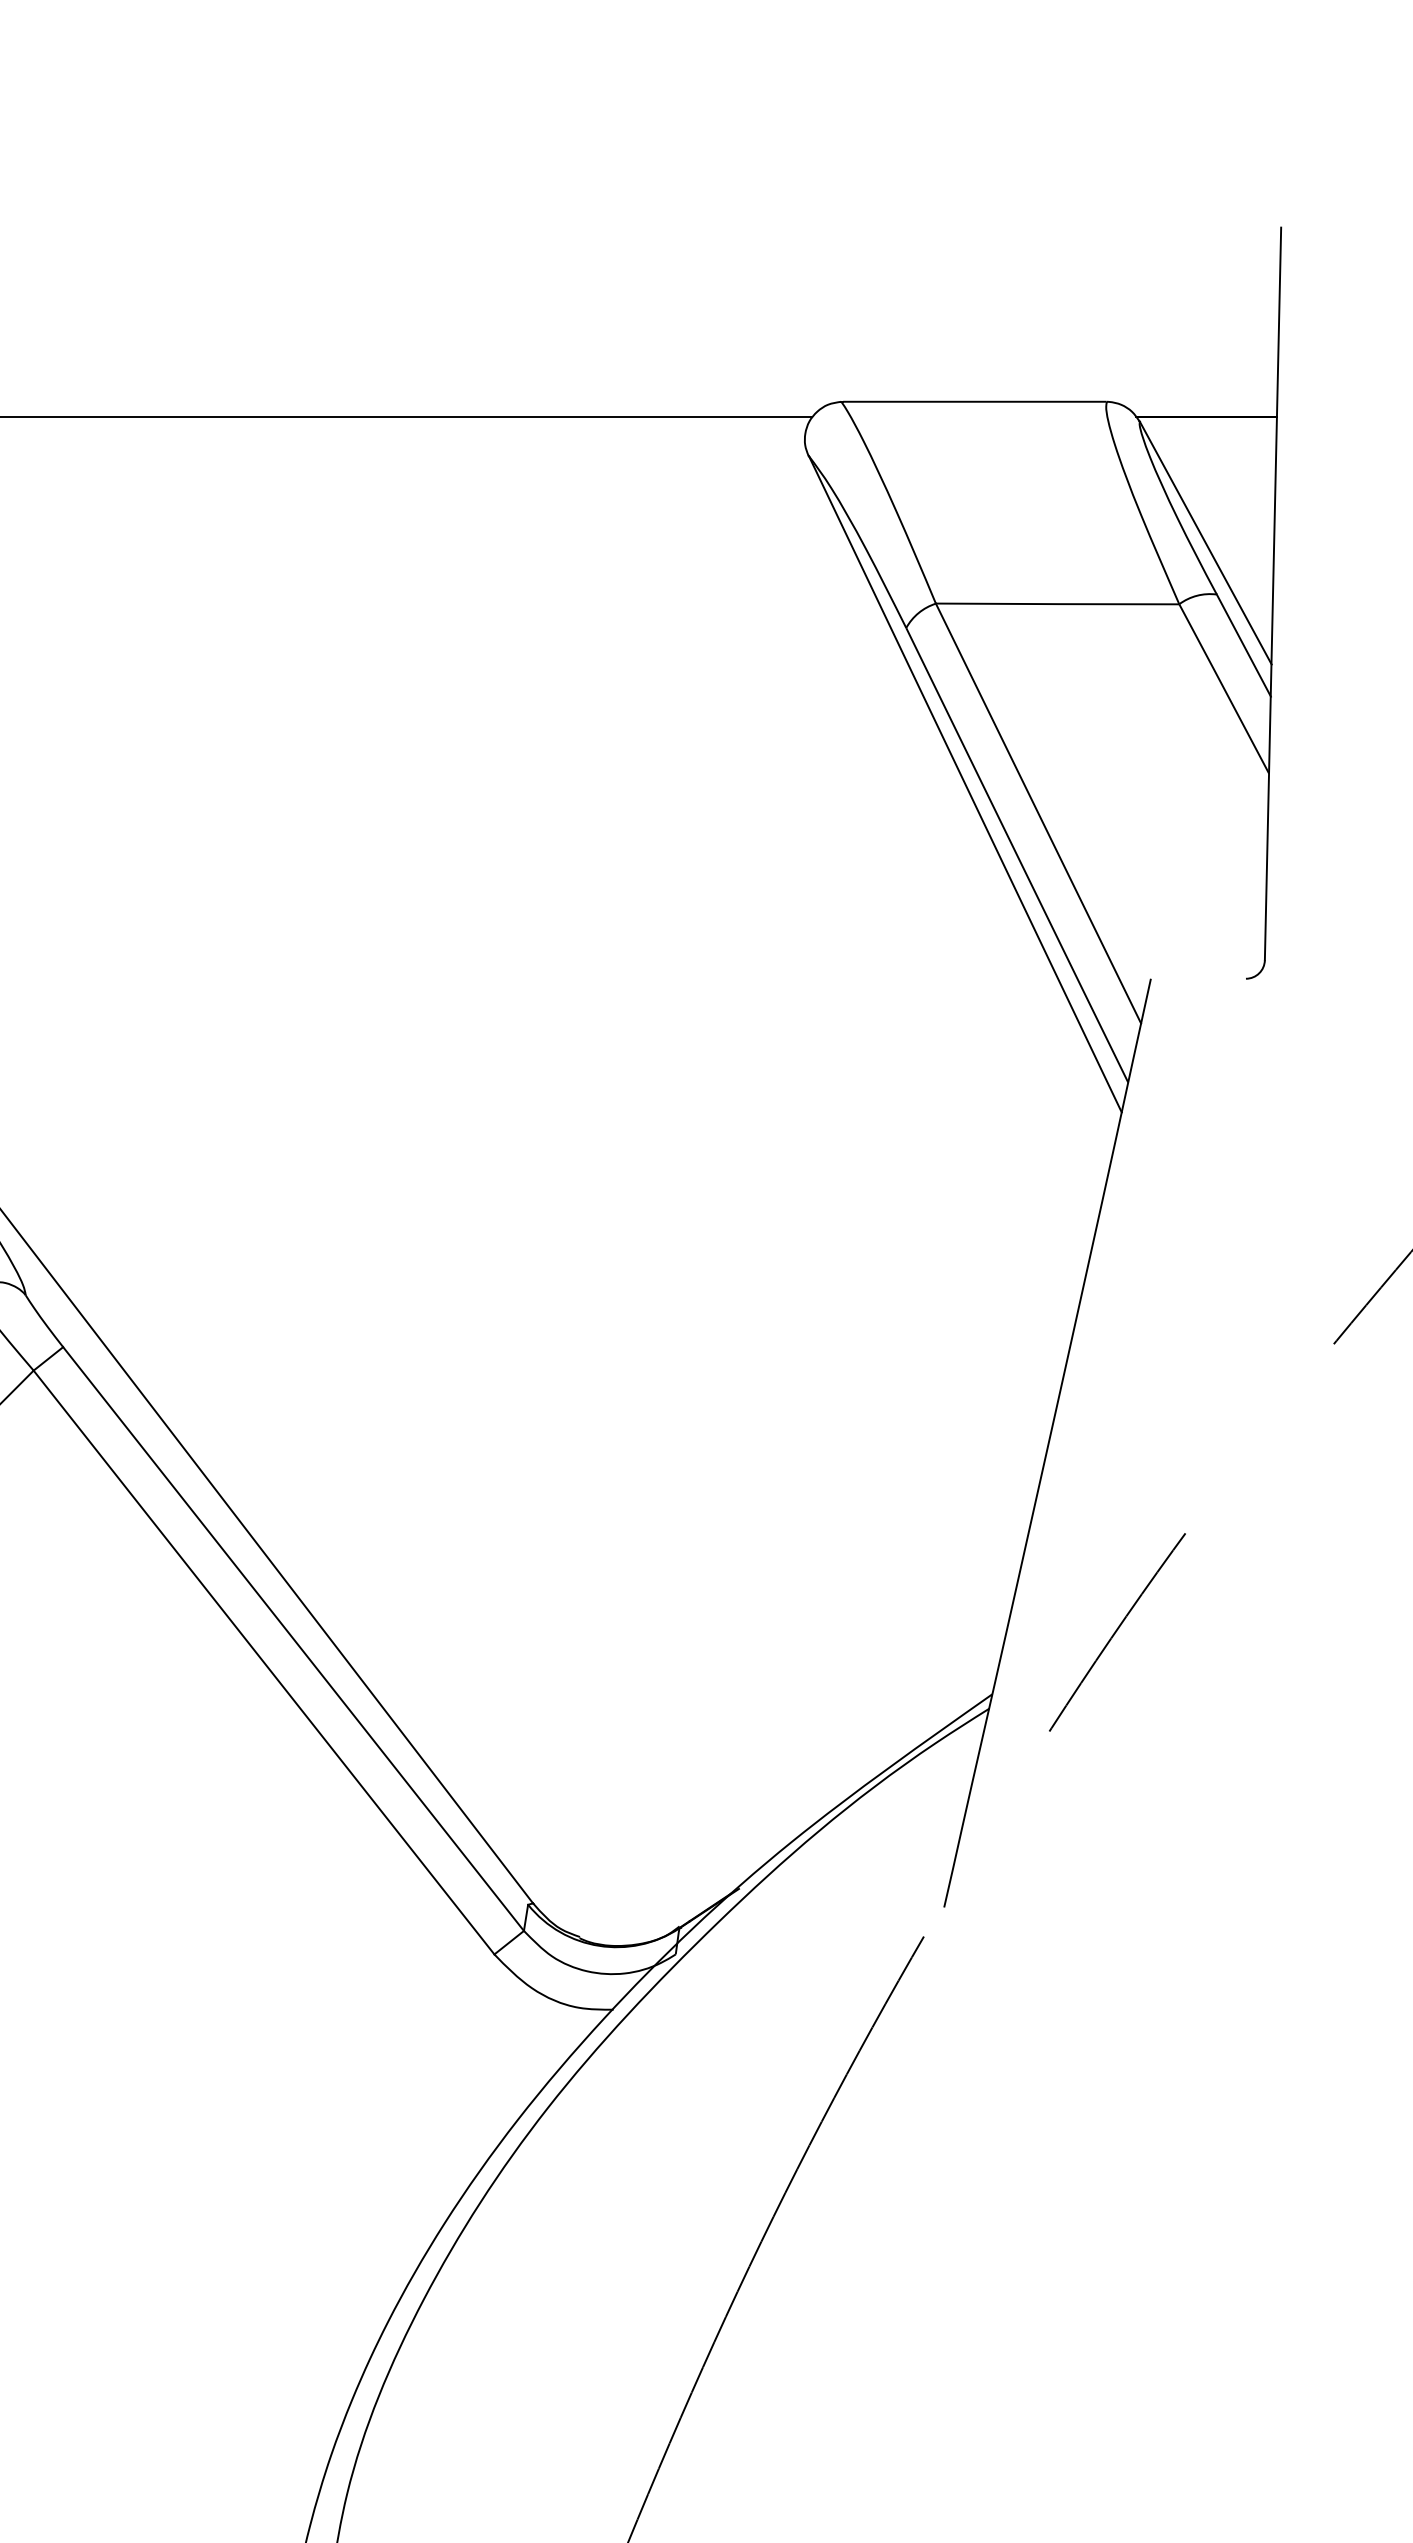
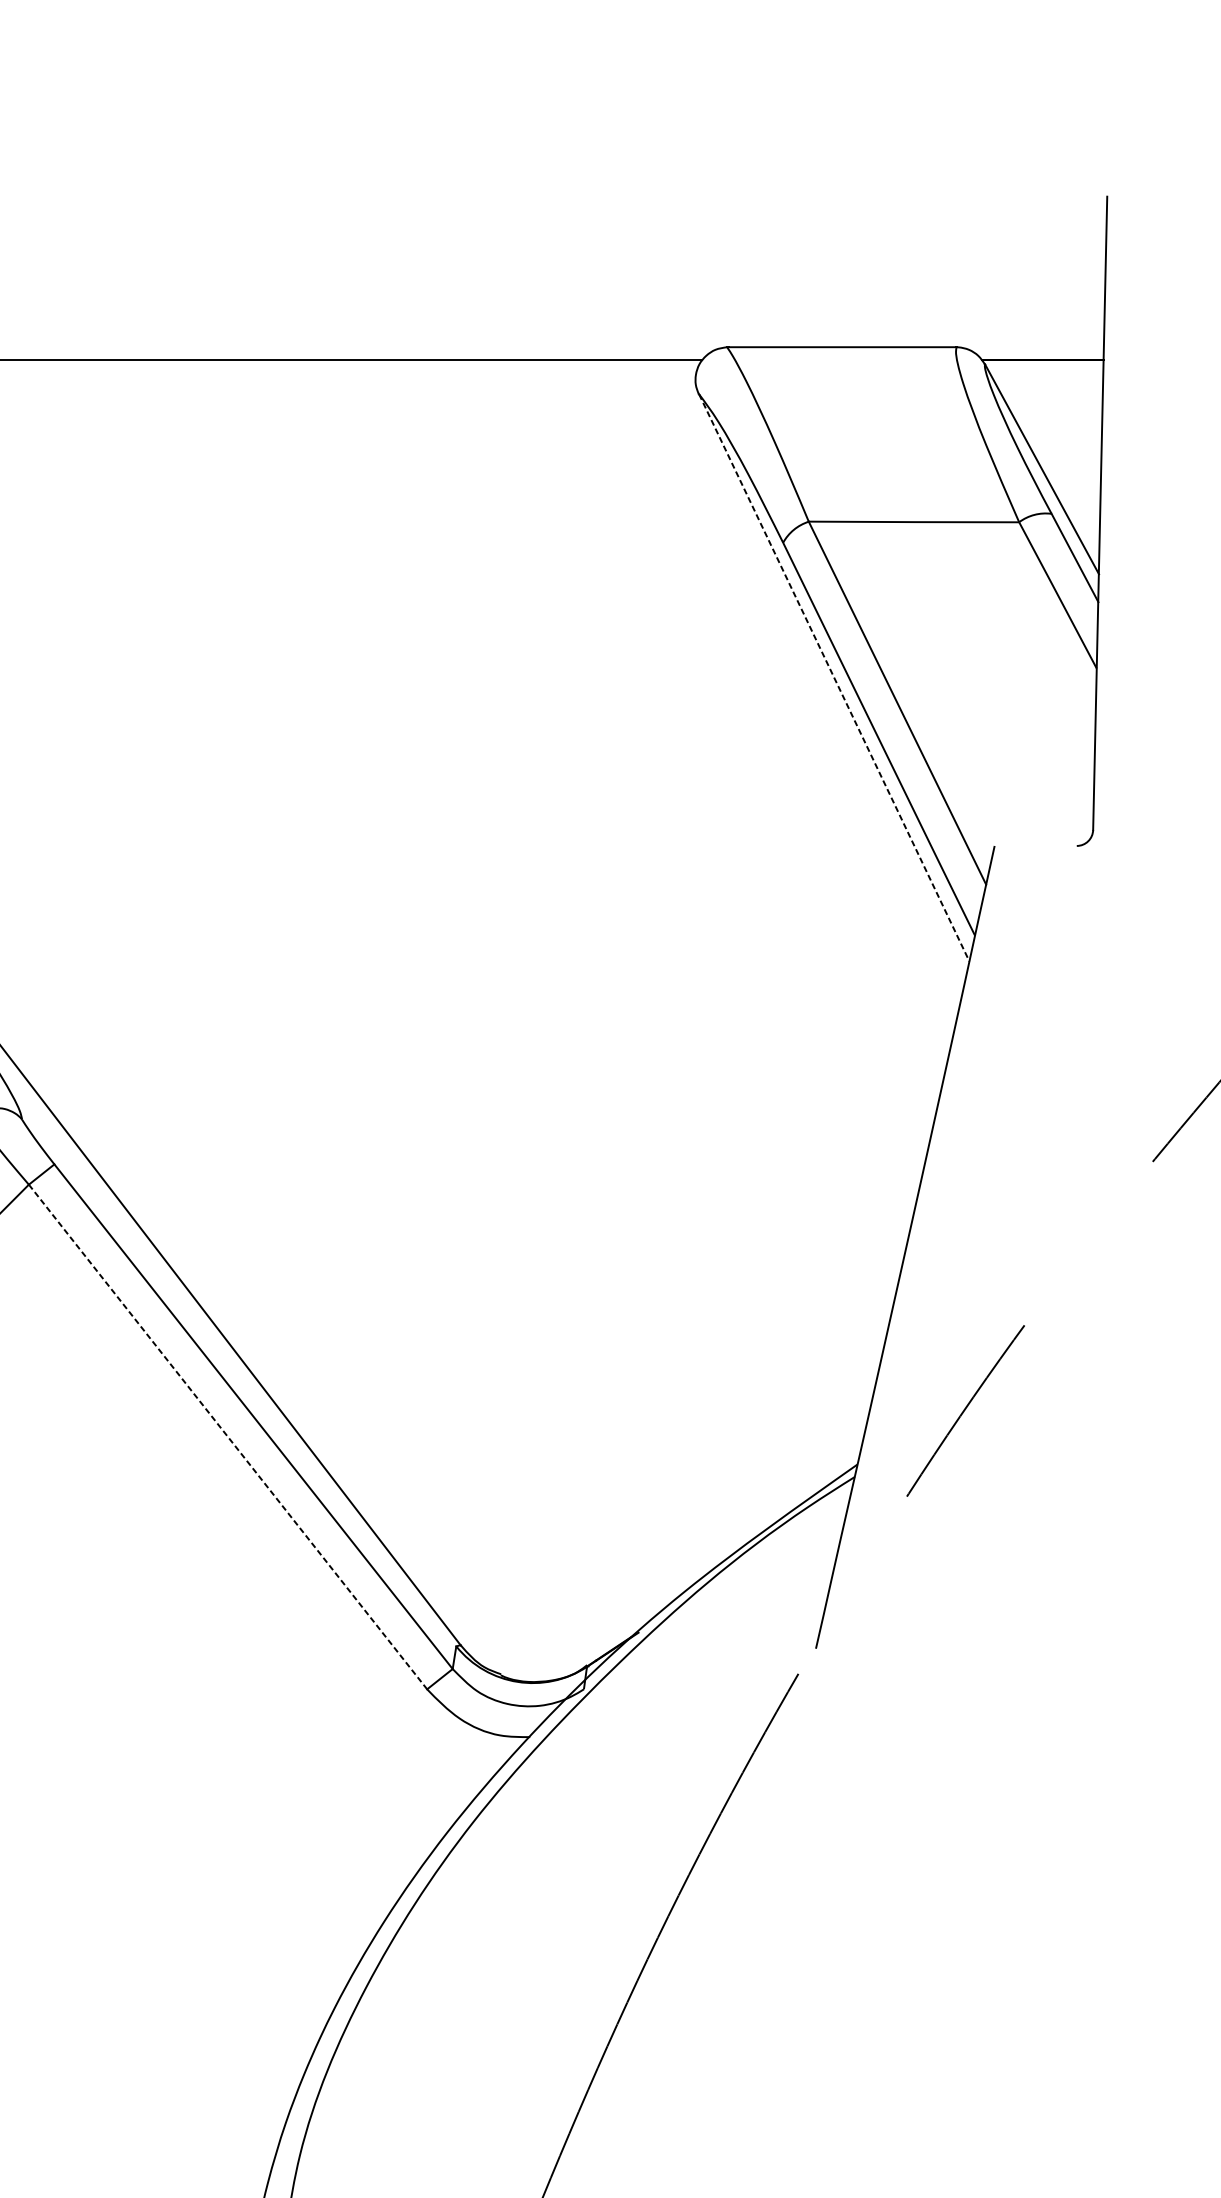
line: (965, 784) -> (834, 678), solid -> dashed
line: (264, 1662) -> (228, 1436), solid -> dashed

